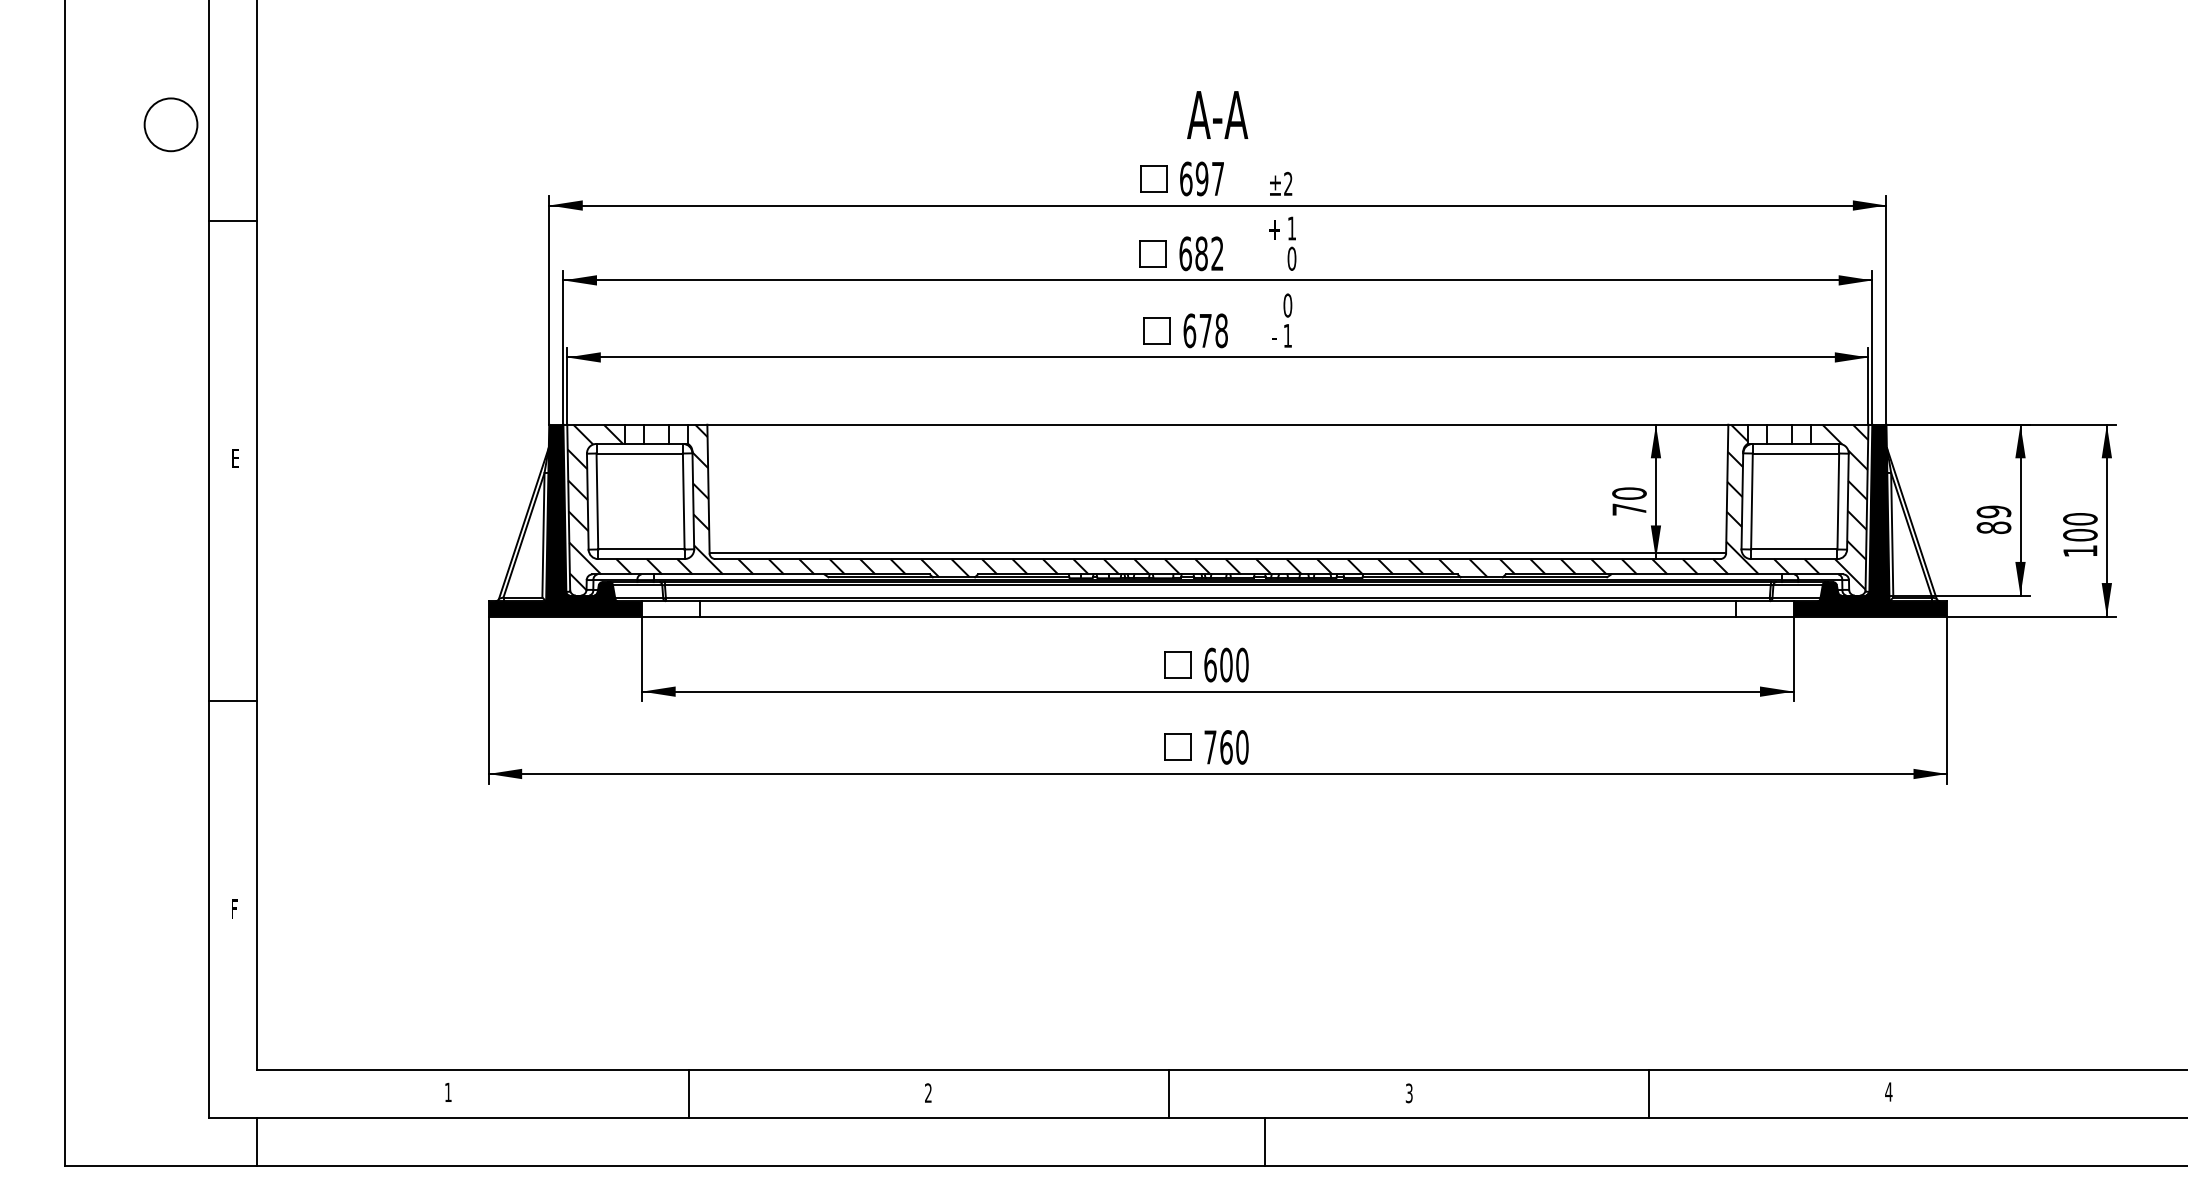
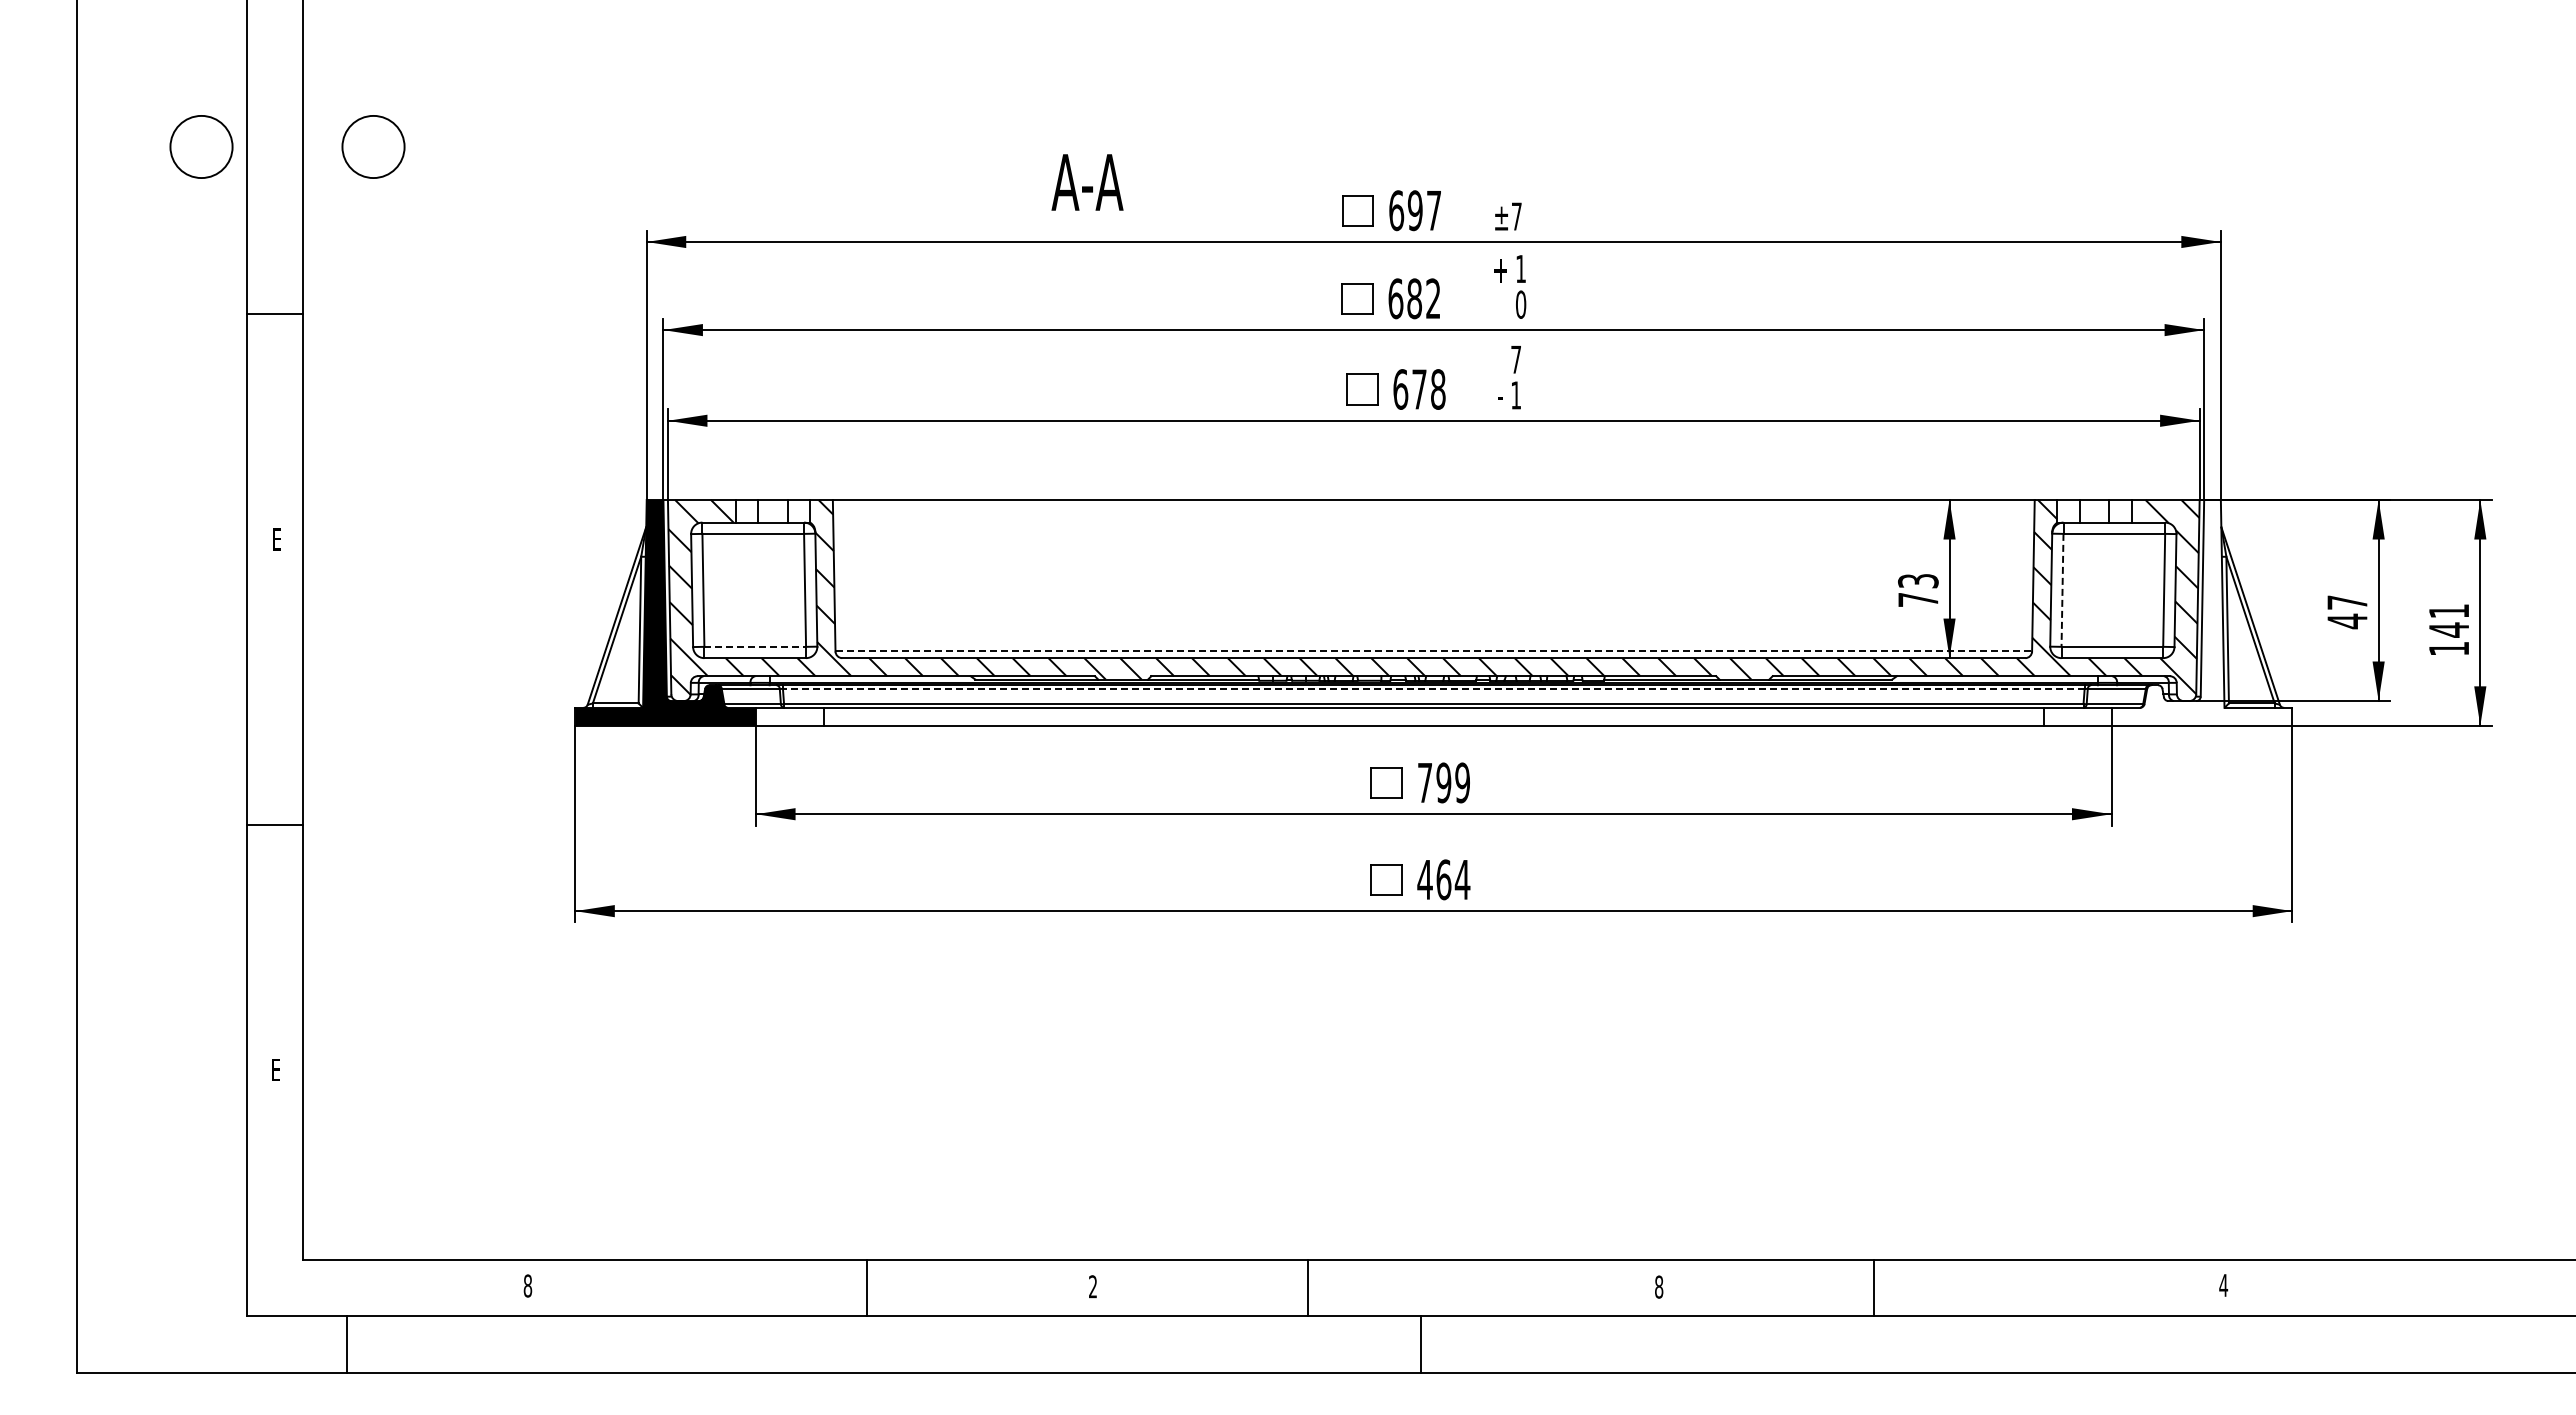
text: (1217, 115) -> (1087, 182), moved
circle: (317, 124) -> (373, 146), added
text: (1288, 183) -> (1516, 216), ±2 -> ±7
line: (233, 220) -> (274, 313), moved
text: (1288, 305) -> (1516, 359), 0 -> 7
text: (1629, 493) -> (1918, 580), 70 -> 73
line: (1751, 501) -> (2062, 590), solid -> dashed
fill: (1870, 520) -> (2201, 612), removed
text: (1994, 520) -> (2347, 612), 89 -> 47
text: (2079, 527) -> (2448, 620), 100 -> 141
line: (641, 549) -> (755, 646), solid -> dashed
line: (1218, 553) -> (1434, 651), solid -> dashed
line: (1217, 585) -> (1433, 689), solid -> dashed
text: (1226, 664) -> (1443, 782), 600 -> 799
text: (1226, 747) -> (1443, 879), 760 -> 464
text: (233, 908) -> (275, 1069), F -> E
text: (447, 1092) -> (527, 1285), 1 -> 8
text: (1409, 1092) -> (1659, 1286), 3 -> 8
line: (689, 1093) -> (866, 1287), moved
line: (1169, 1093) -> (1308, 1287), moved
line: (1649, 1093) -> (1874, 1287), moved
line: (257, 1142) -> (347, 1344), moved
line: (1265, 1142) -> (1421, 1344), moved

